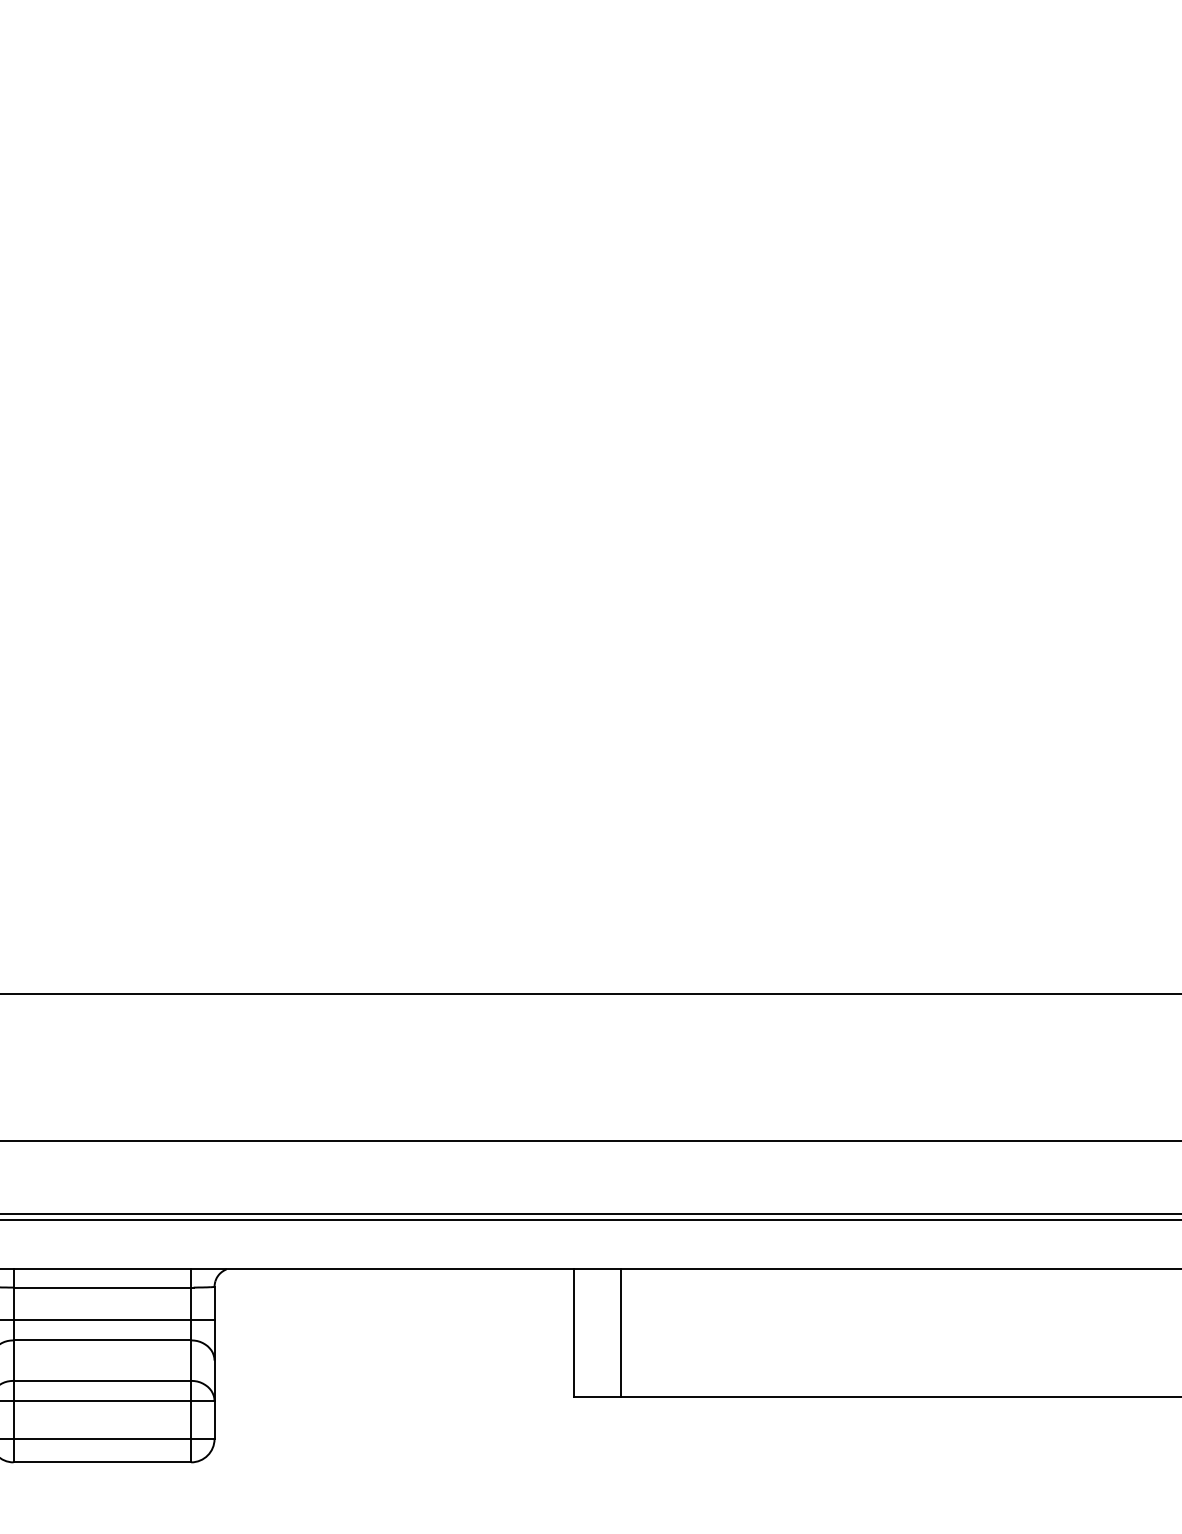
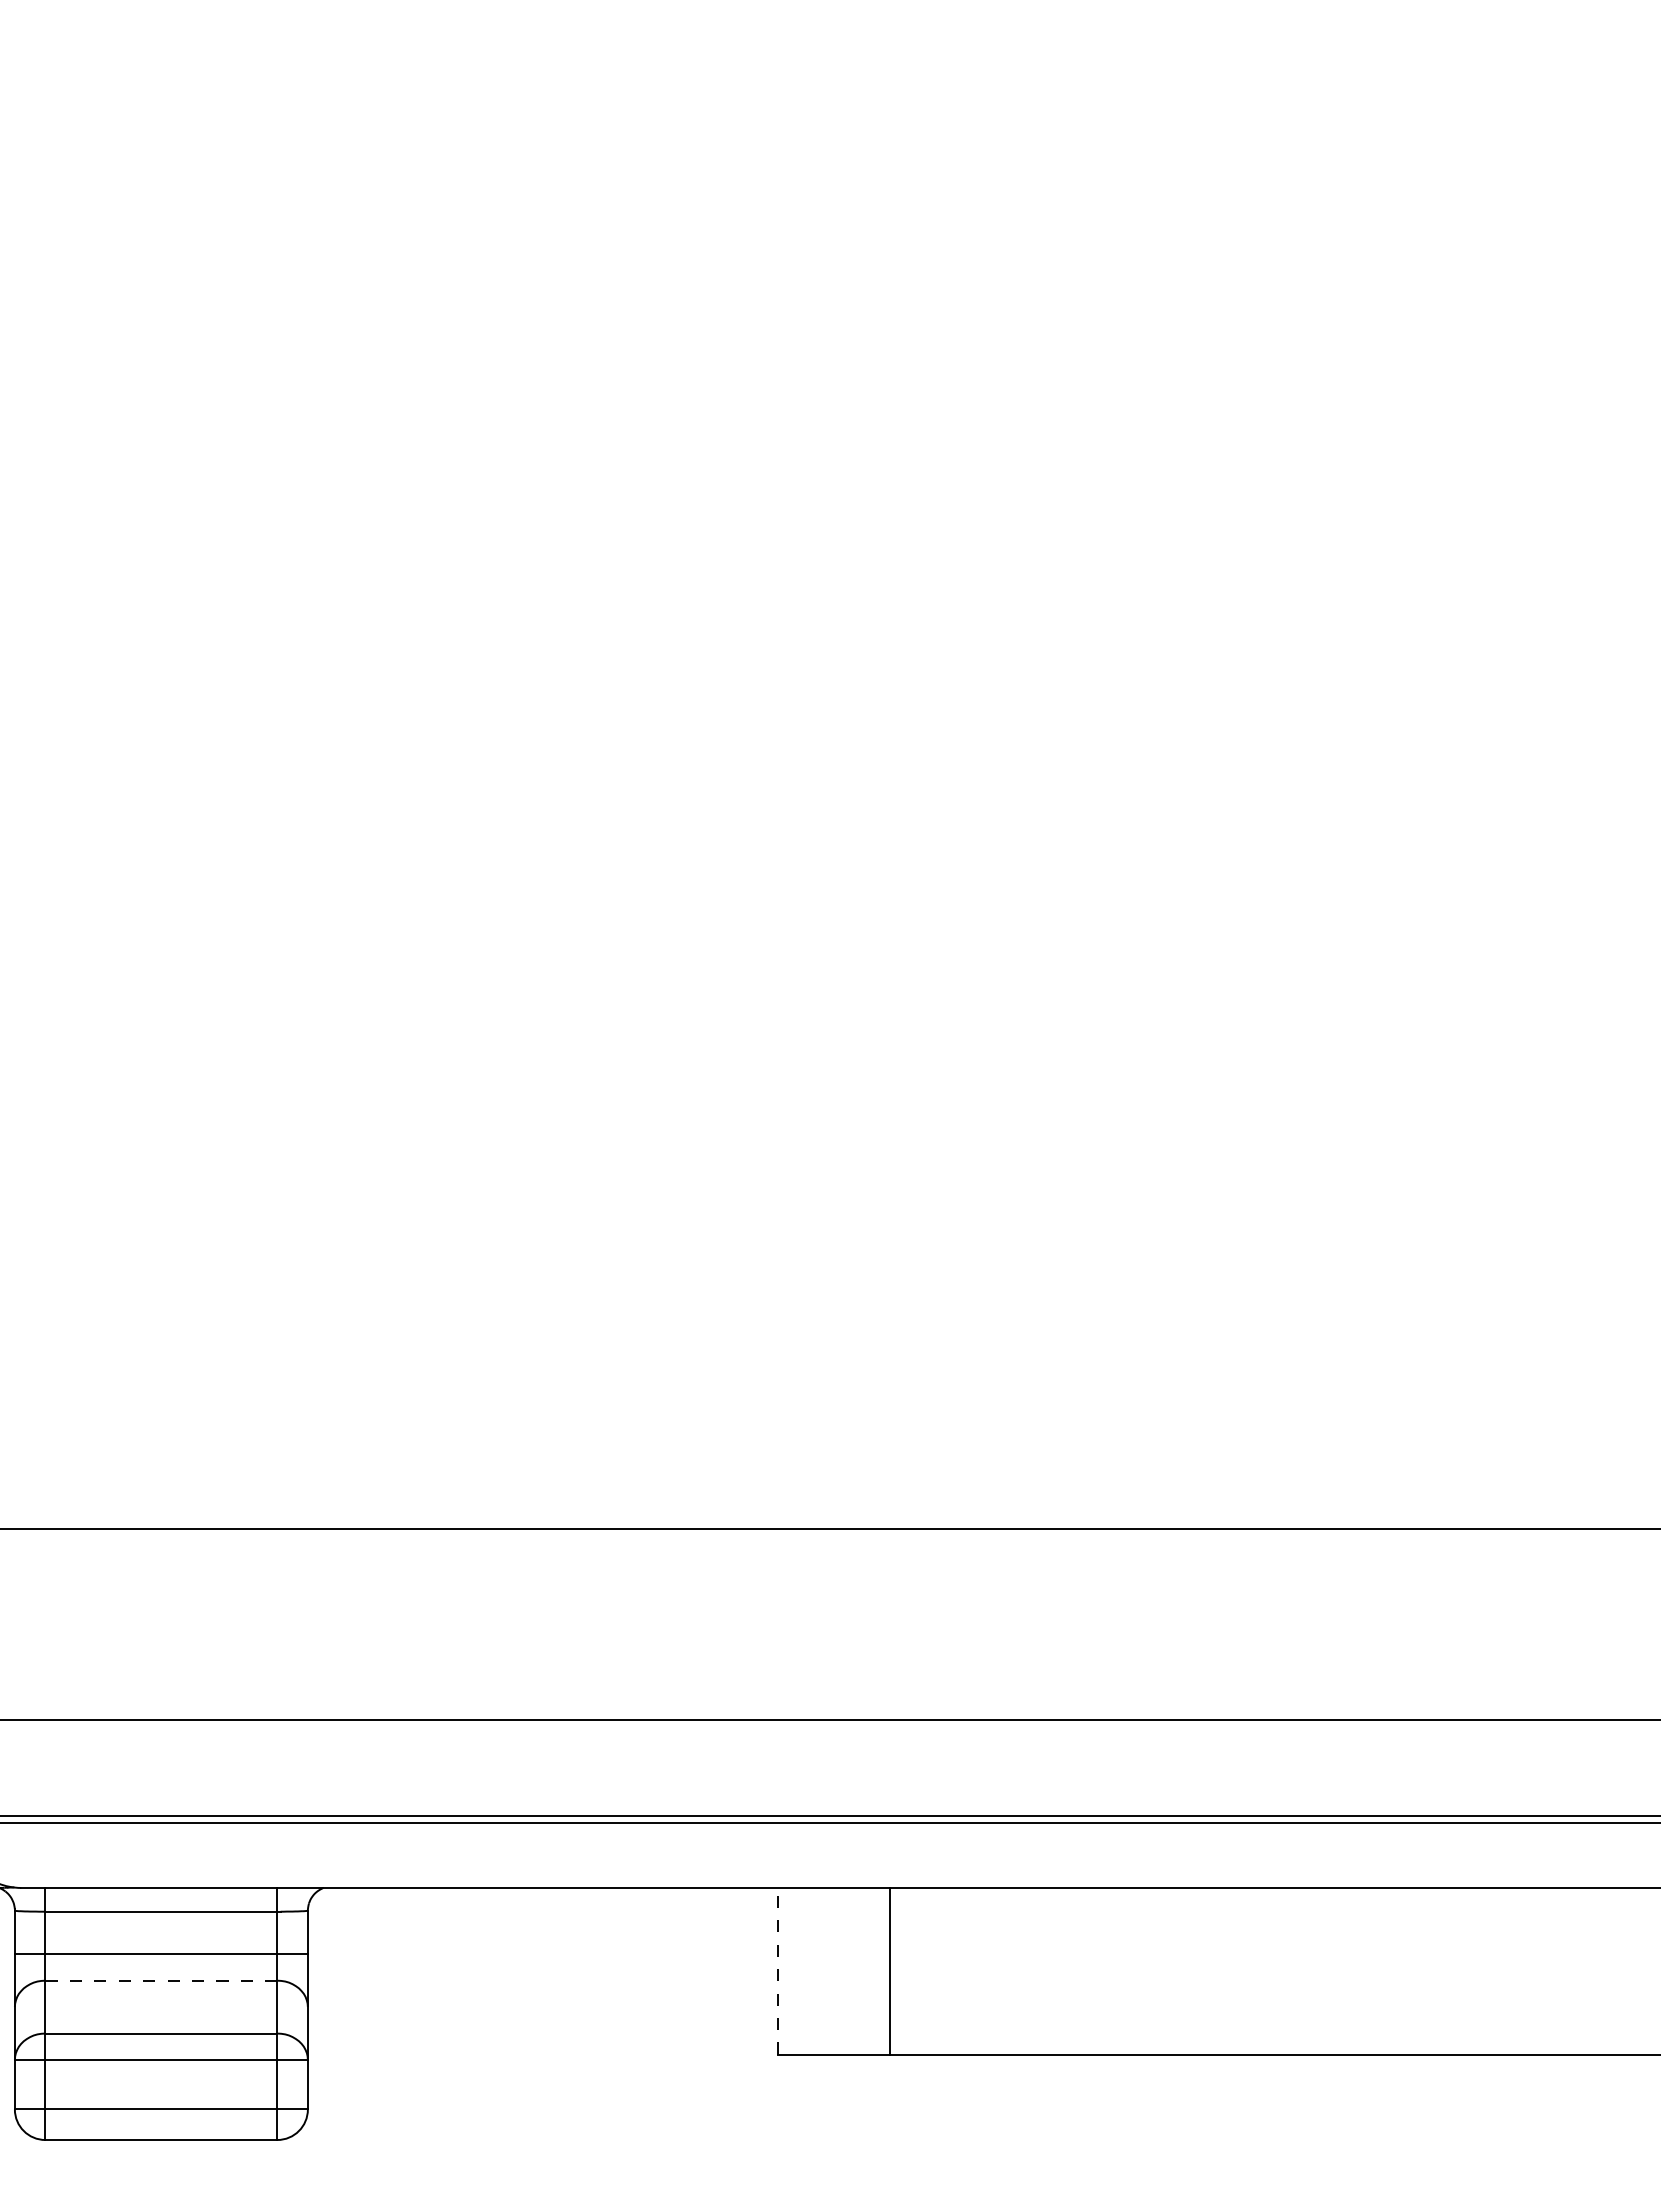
line: (574, 1332) -> (777, 1970), solid -> dashed
line: (620, 1332) -> (889, 1970), moved
line: (102, 1340) -> (161, 1980), solid -> dashed

